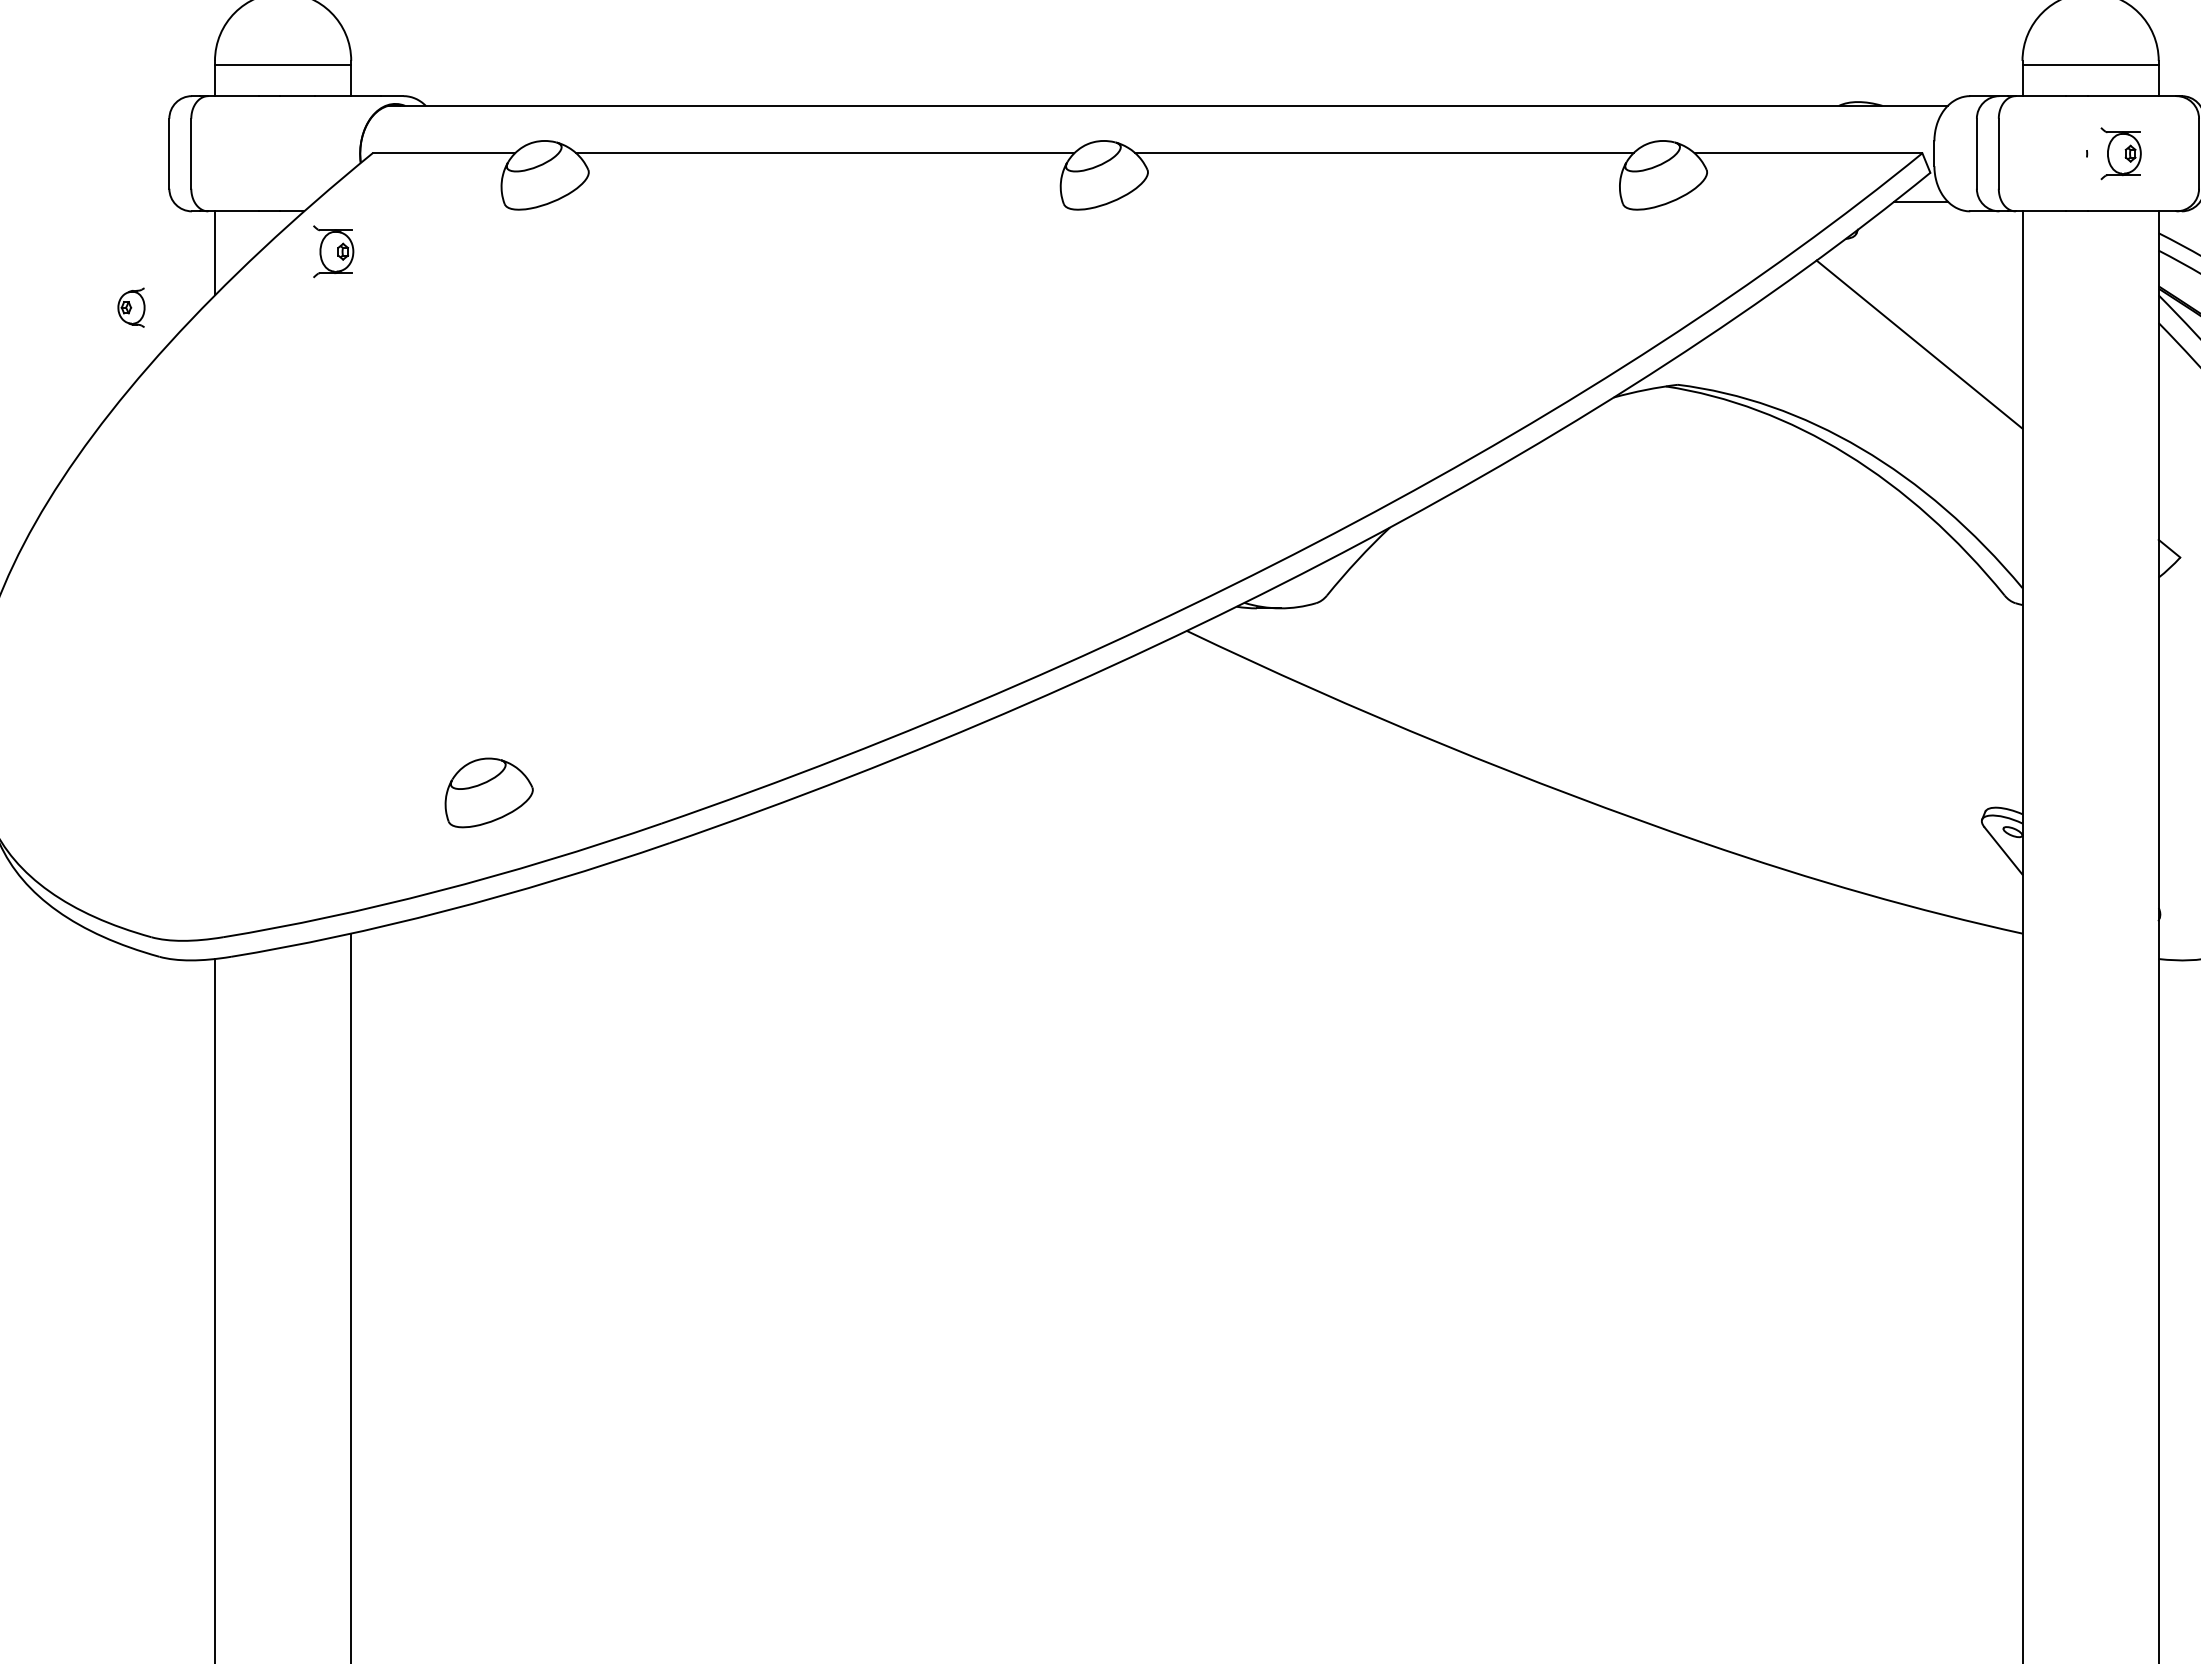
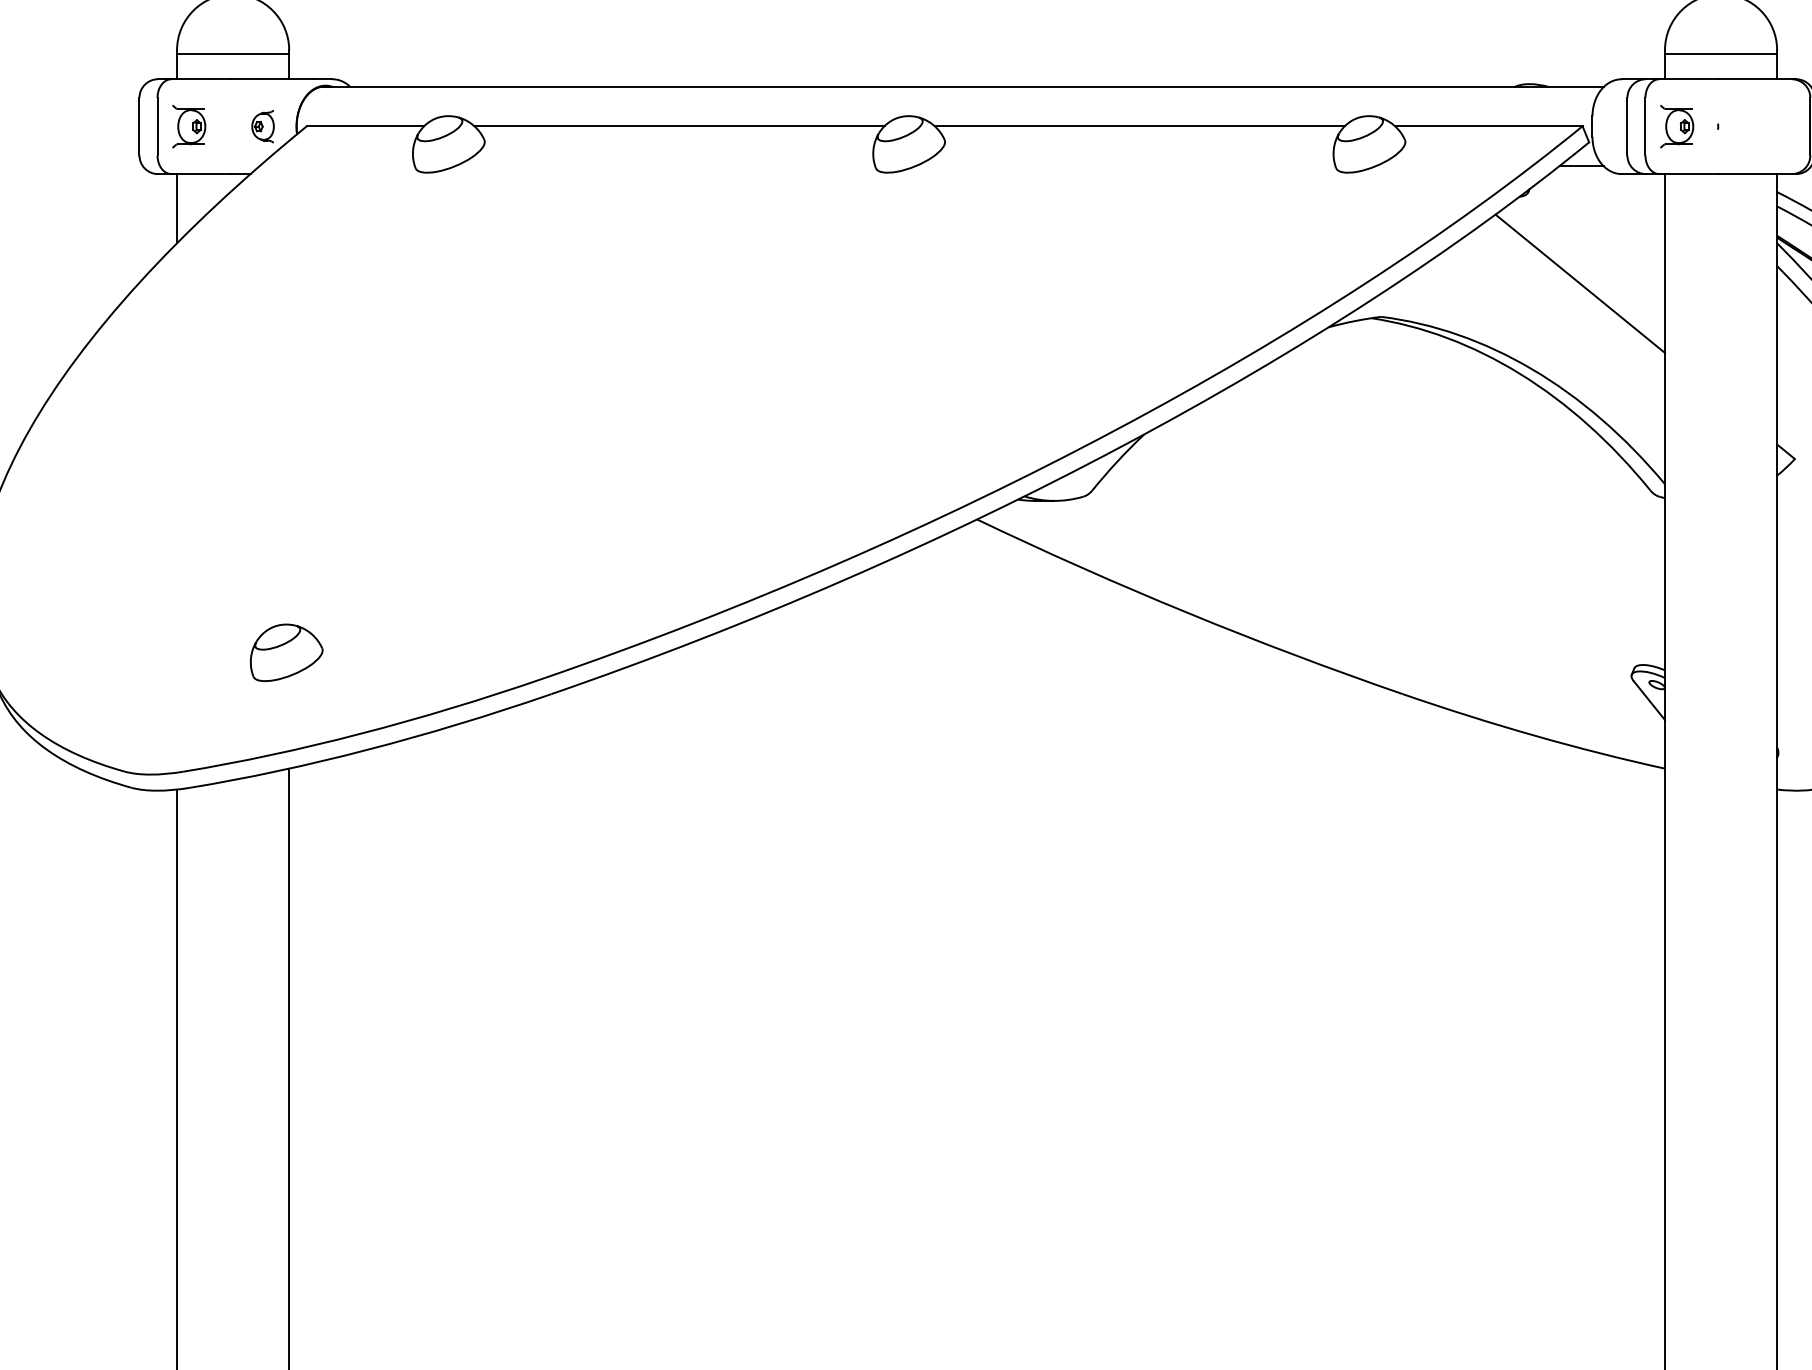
part: (2120, 153) -> (1676, 126), moved
part: (333, 251) -> (188, 126), moved
part: (131, 307) -> (263, 126), moved
part: (488, 792) -> (286, 652), moved

